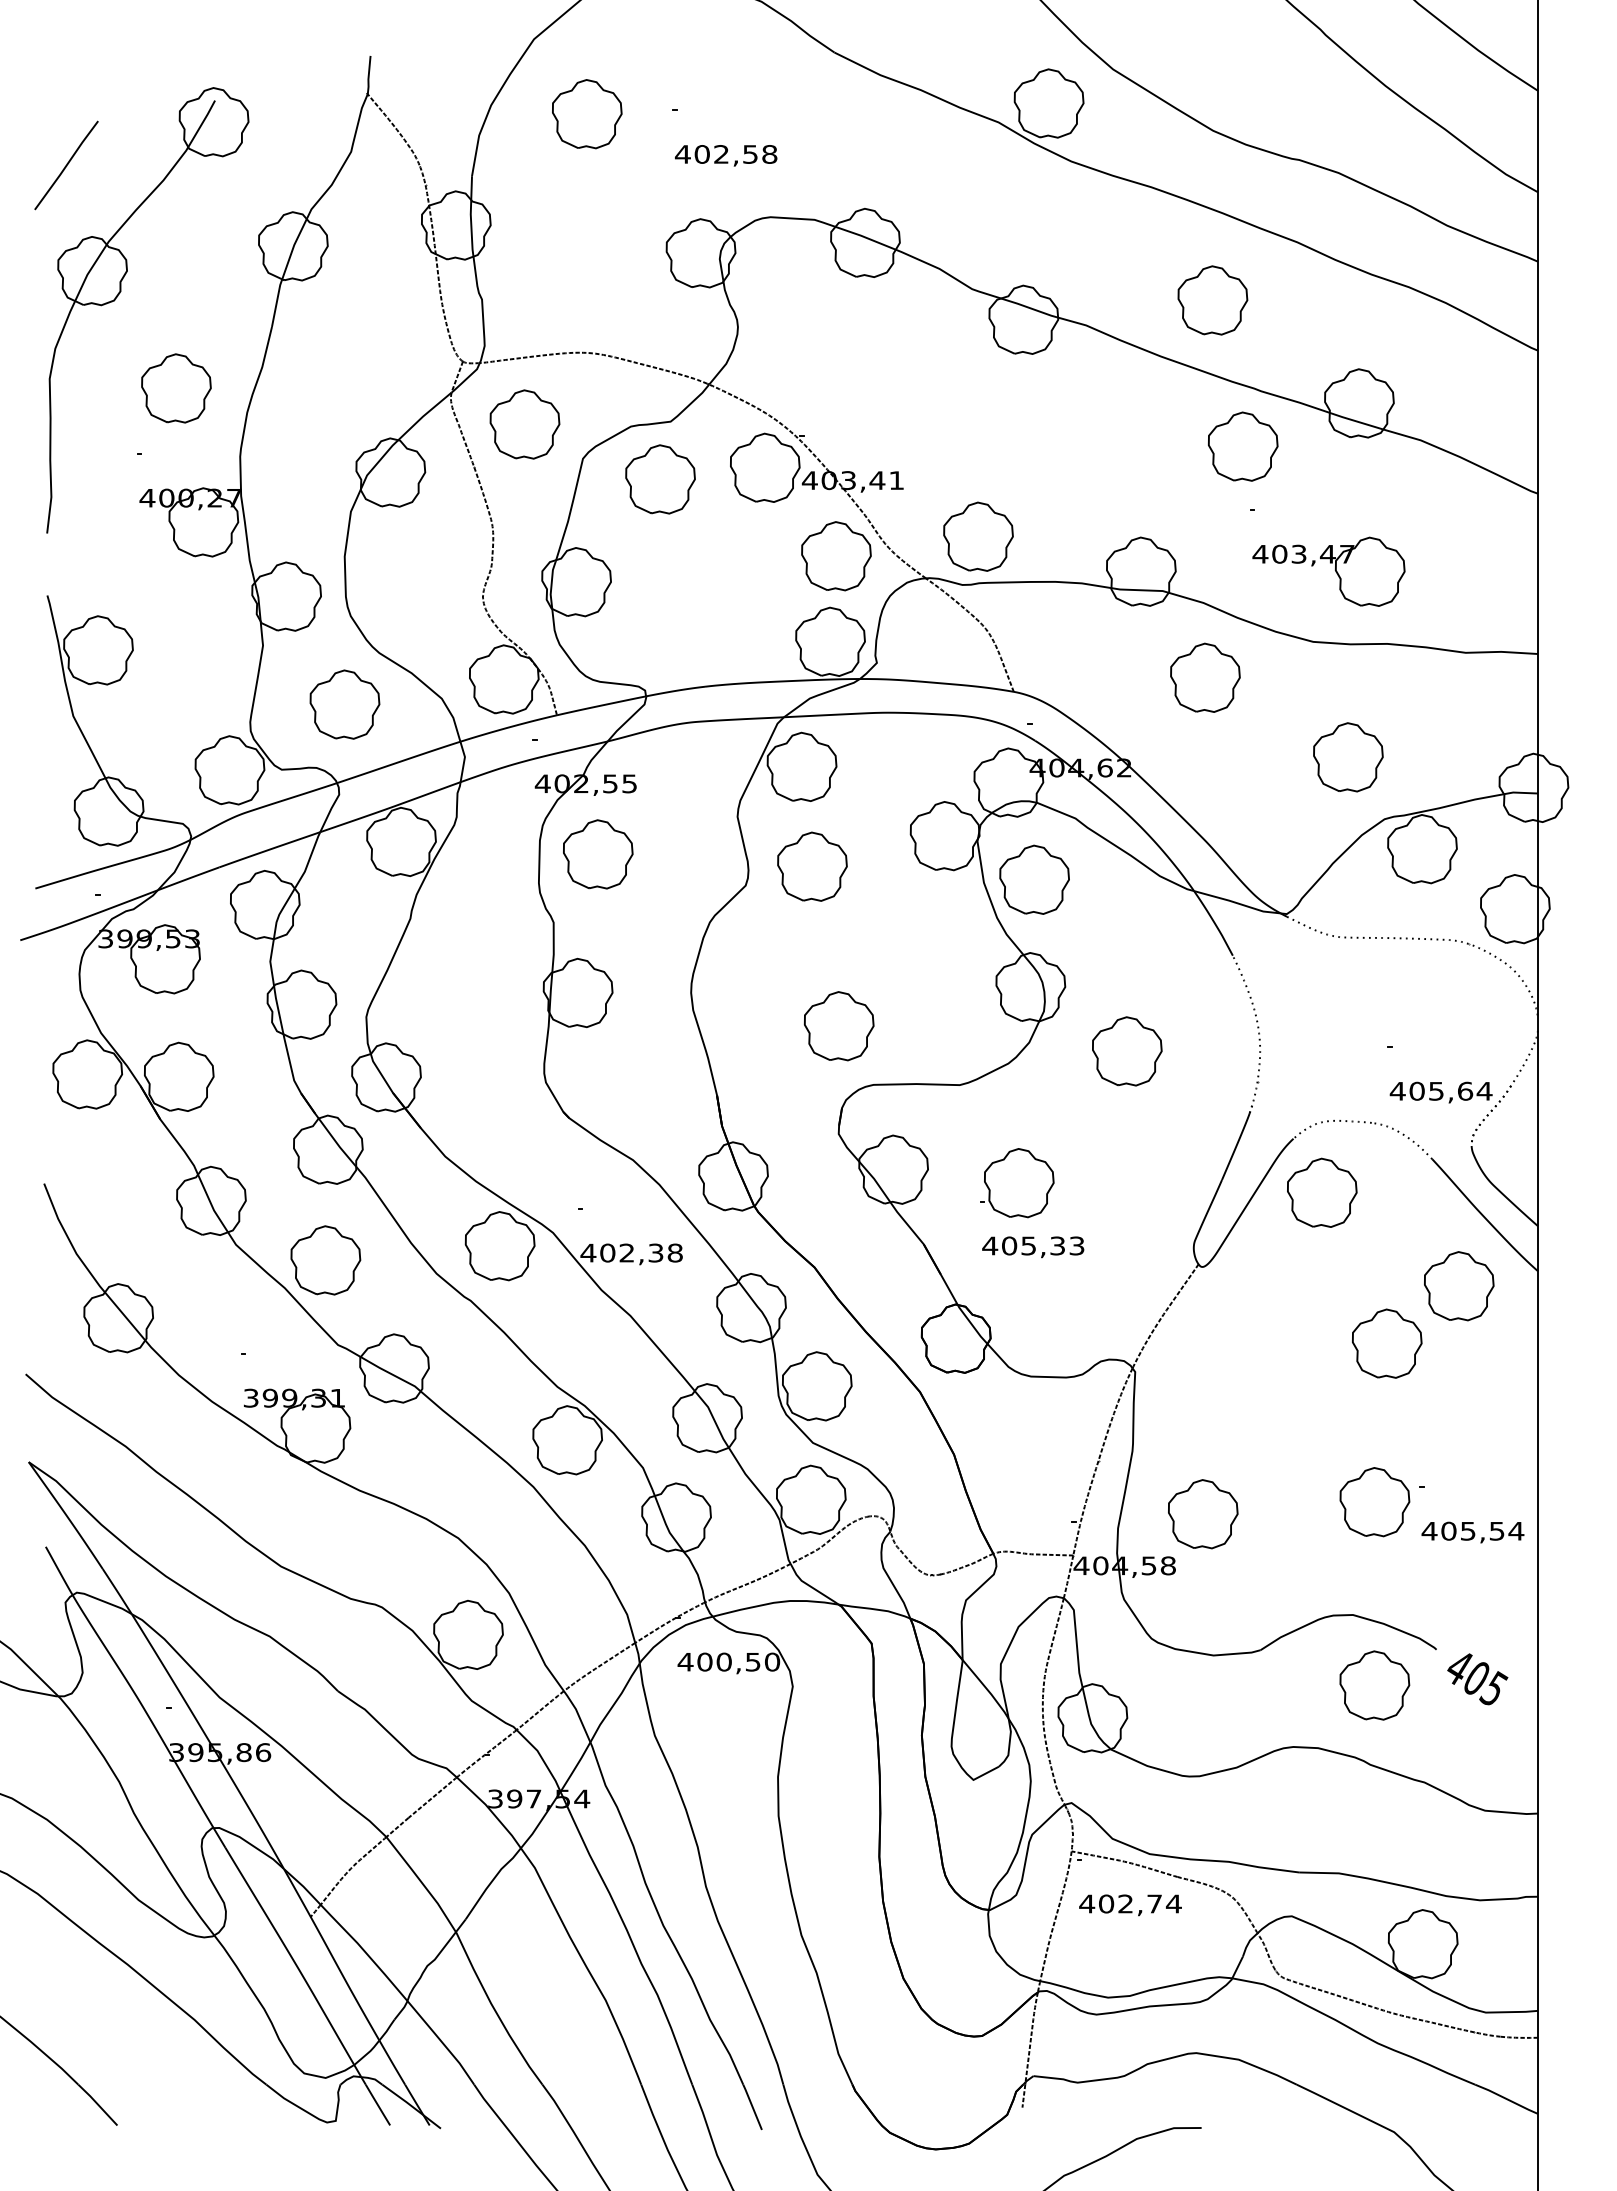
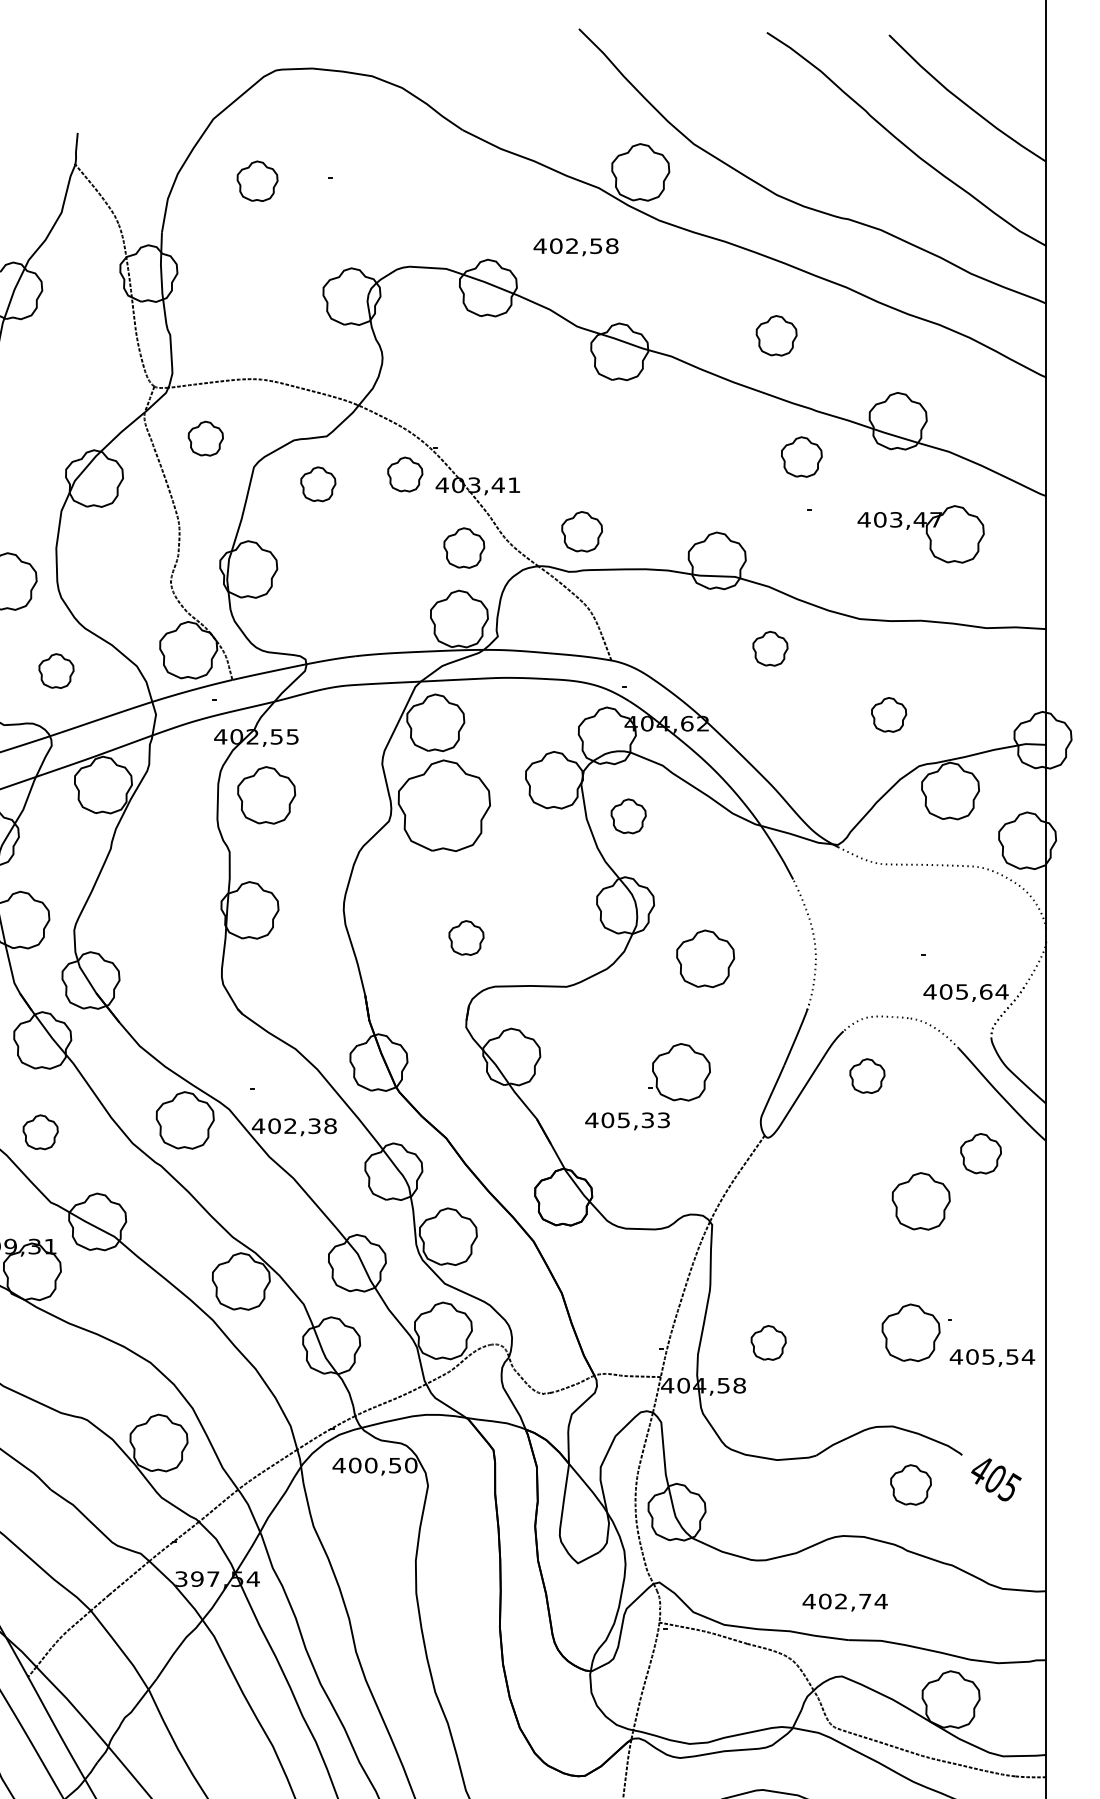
part: (587, 114) -> (257, 181), size x0.7
text: (726, 155) -> (576, 247), moved
part: (1212, 300) -> (776, 335), size x0.7
part: (524, 424) -> (205, 438), size x0.6
part: (1243, 446) -> (802, 456), size x0.7
part: (765, 467) -> (405, 474), size x0.6
part: (660, 479) -> (318, 484), size x0.6
part: (978, 536) -> (582, 531), size x0.7
part: (836, 556) -> (464, 548), size x0.7
part: (1335, 571) -> (926, 534), moved
part: (1205, 677) -> (770, 648), size x0.6
part: (344, 704) -> (56, 671), size x0.6
part: (1348, 757) -> (889, 715), size x0.6
part: (812, 866) -> (444, 805), size x1.6
part: (1034, 879) -> (628, 816), size x0.6
part: (838, 1026) -> (466, 938), size x0.6
part: (1017, 1183) -> (680, 1072), moved
part: (1322, 1192) -> (867, 1075), size x0.6
part: (325, 1260) -> (40, 1132), size x0.6
part: (1459, 1286) -> (981, 1153), size x0.7
part: (1203, 1514) -> (768, 1343), size x0.6
part: (1374, 1685) -> (910, 1484), size x0.7
text: (1130, 1905) -> (845, 1602), moved

